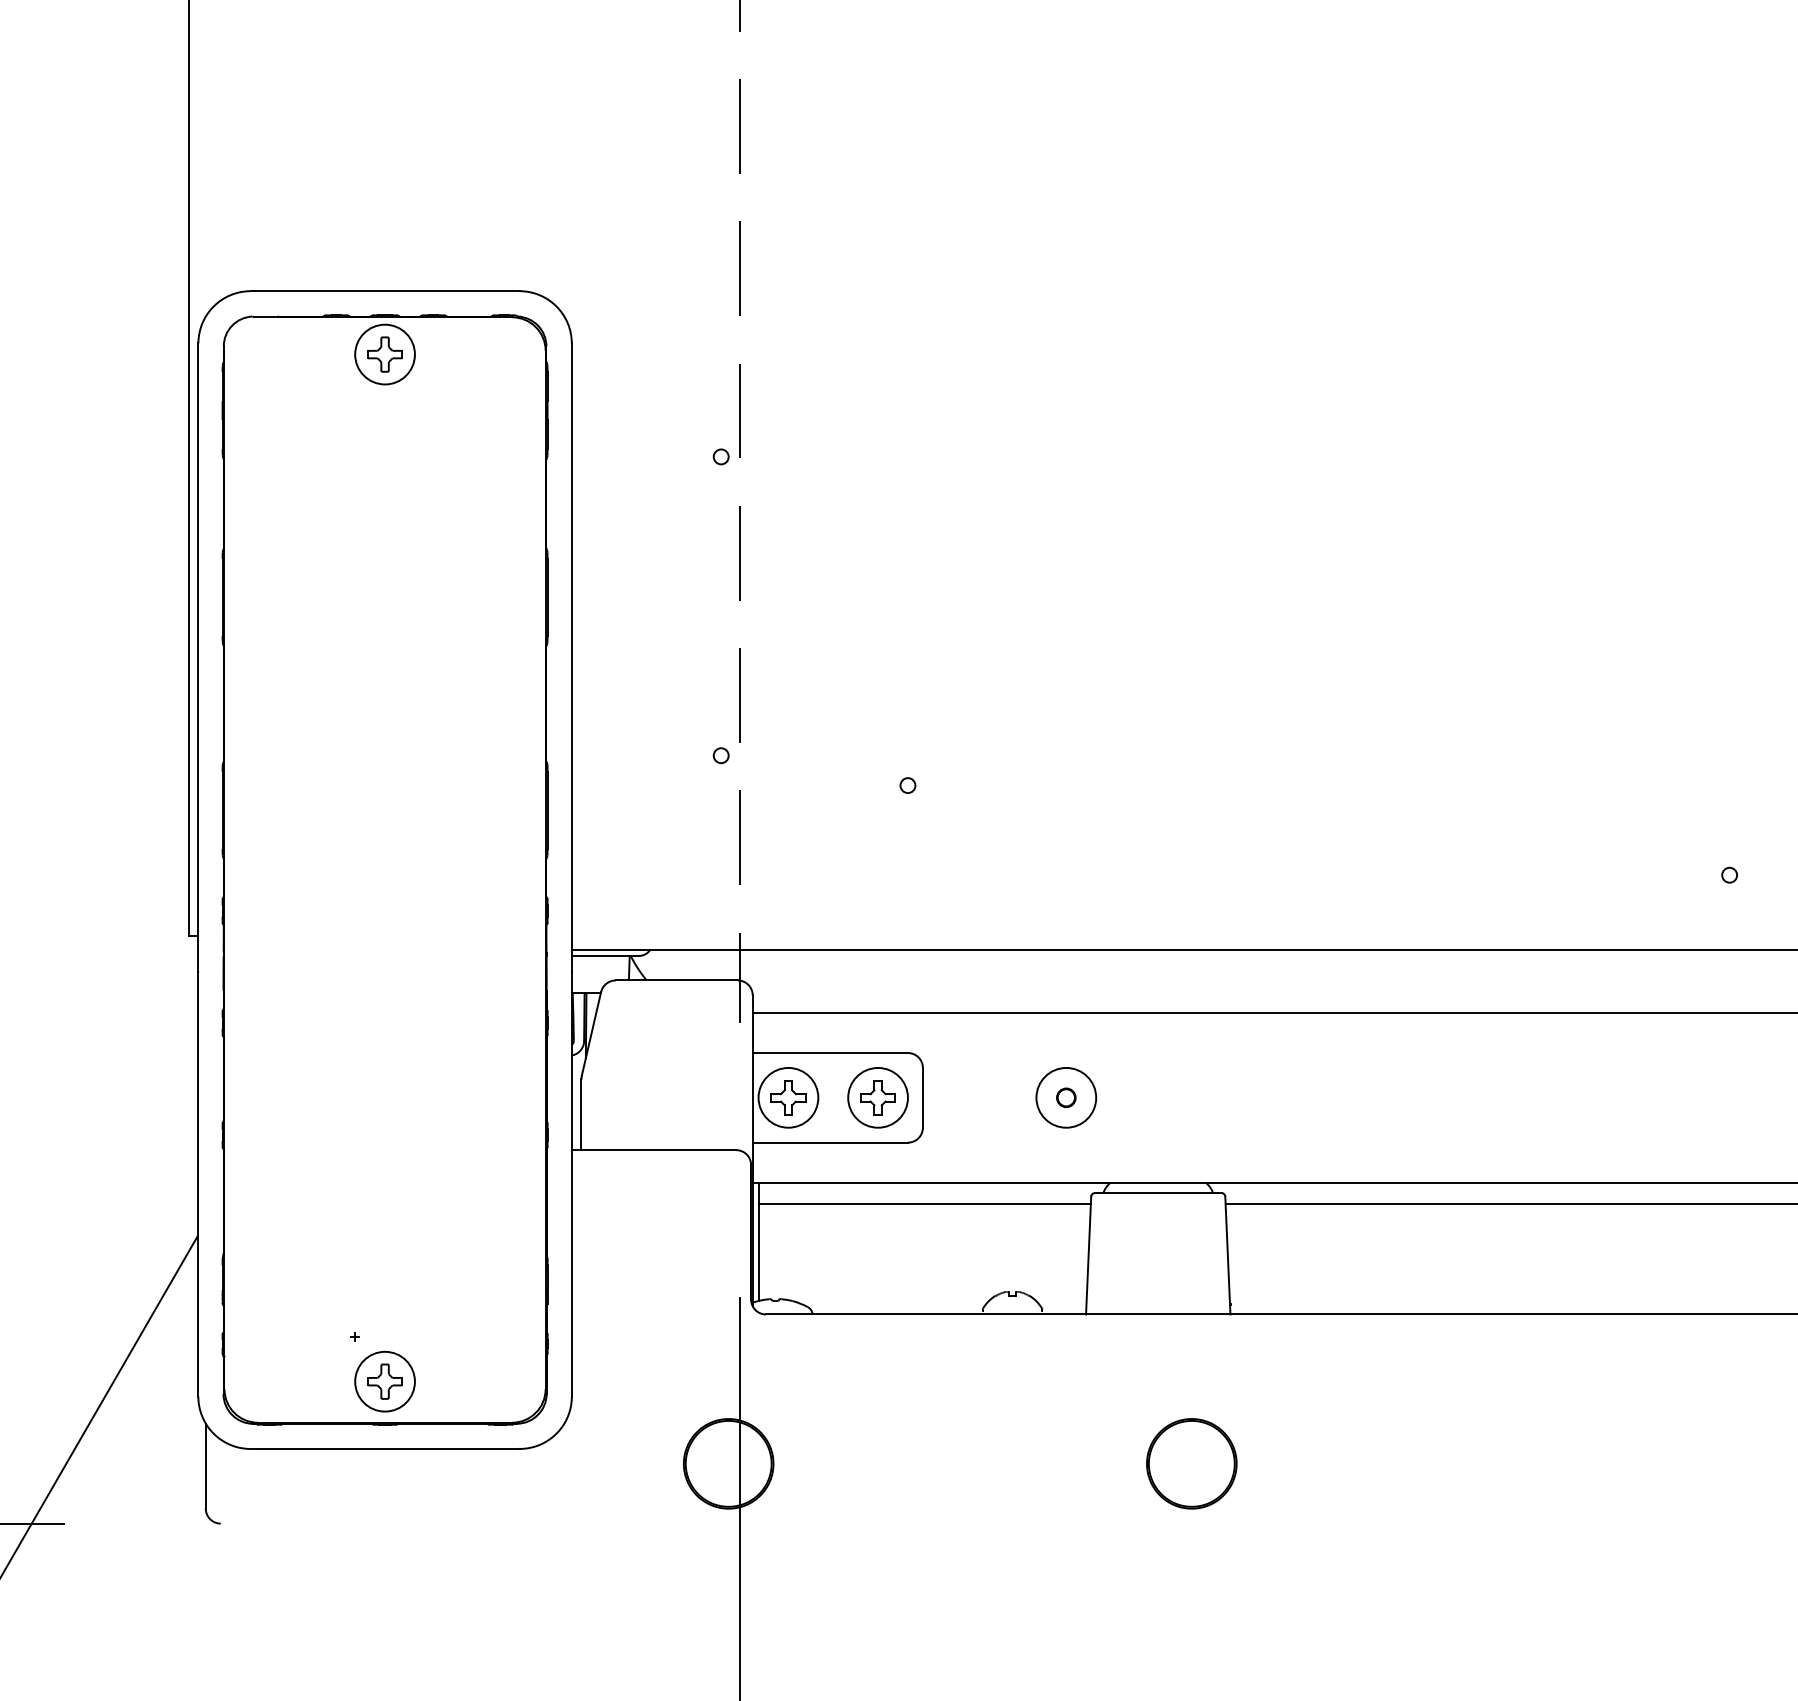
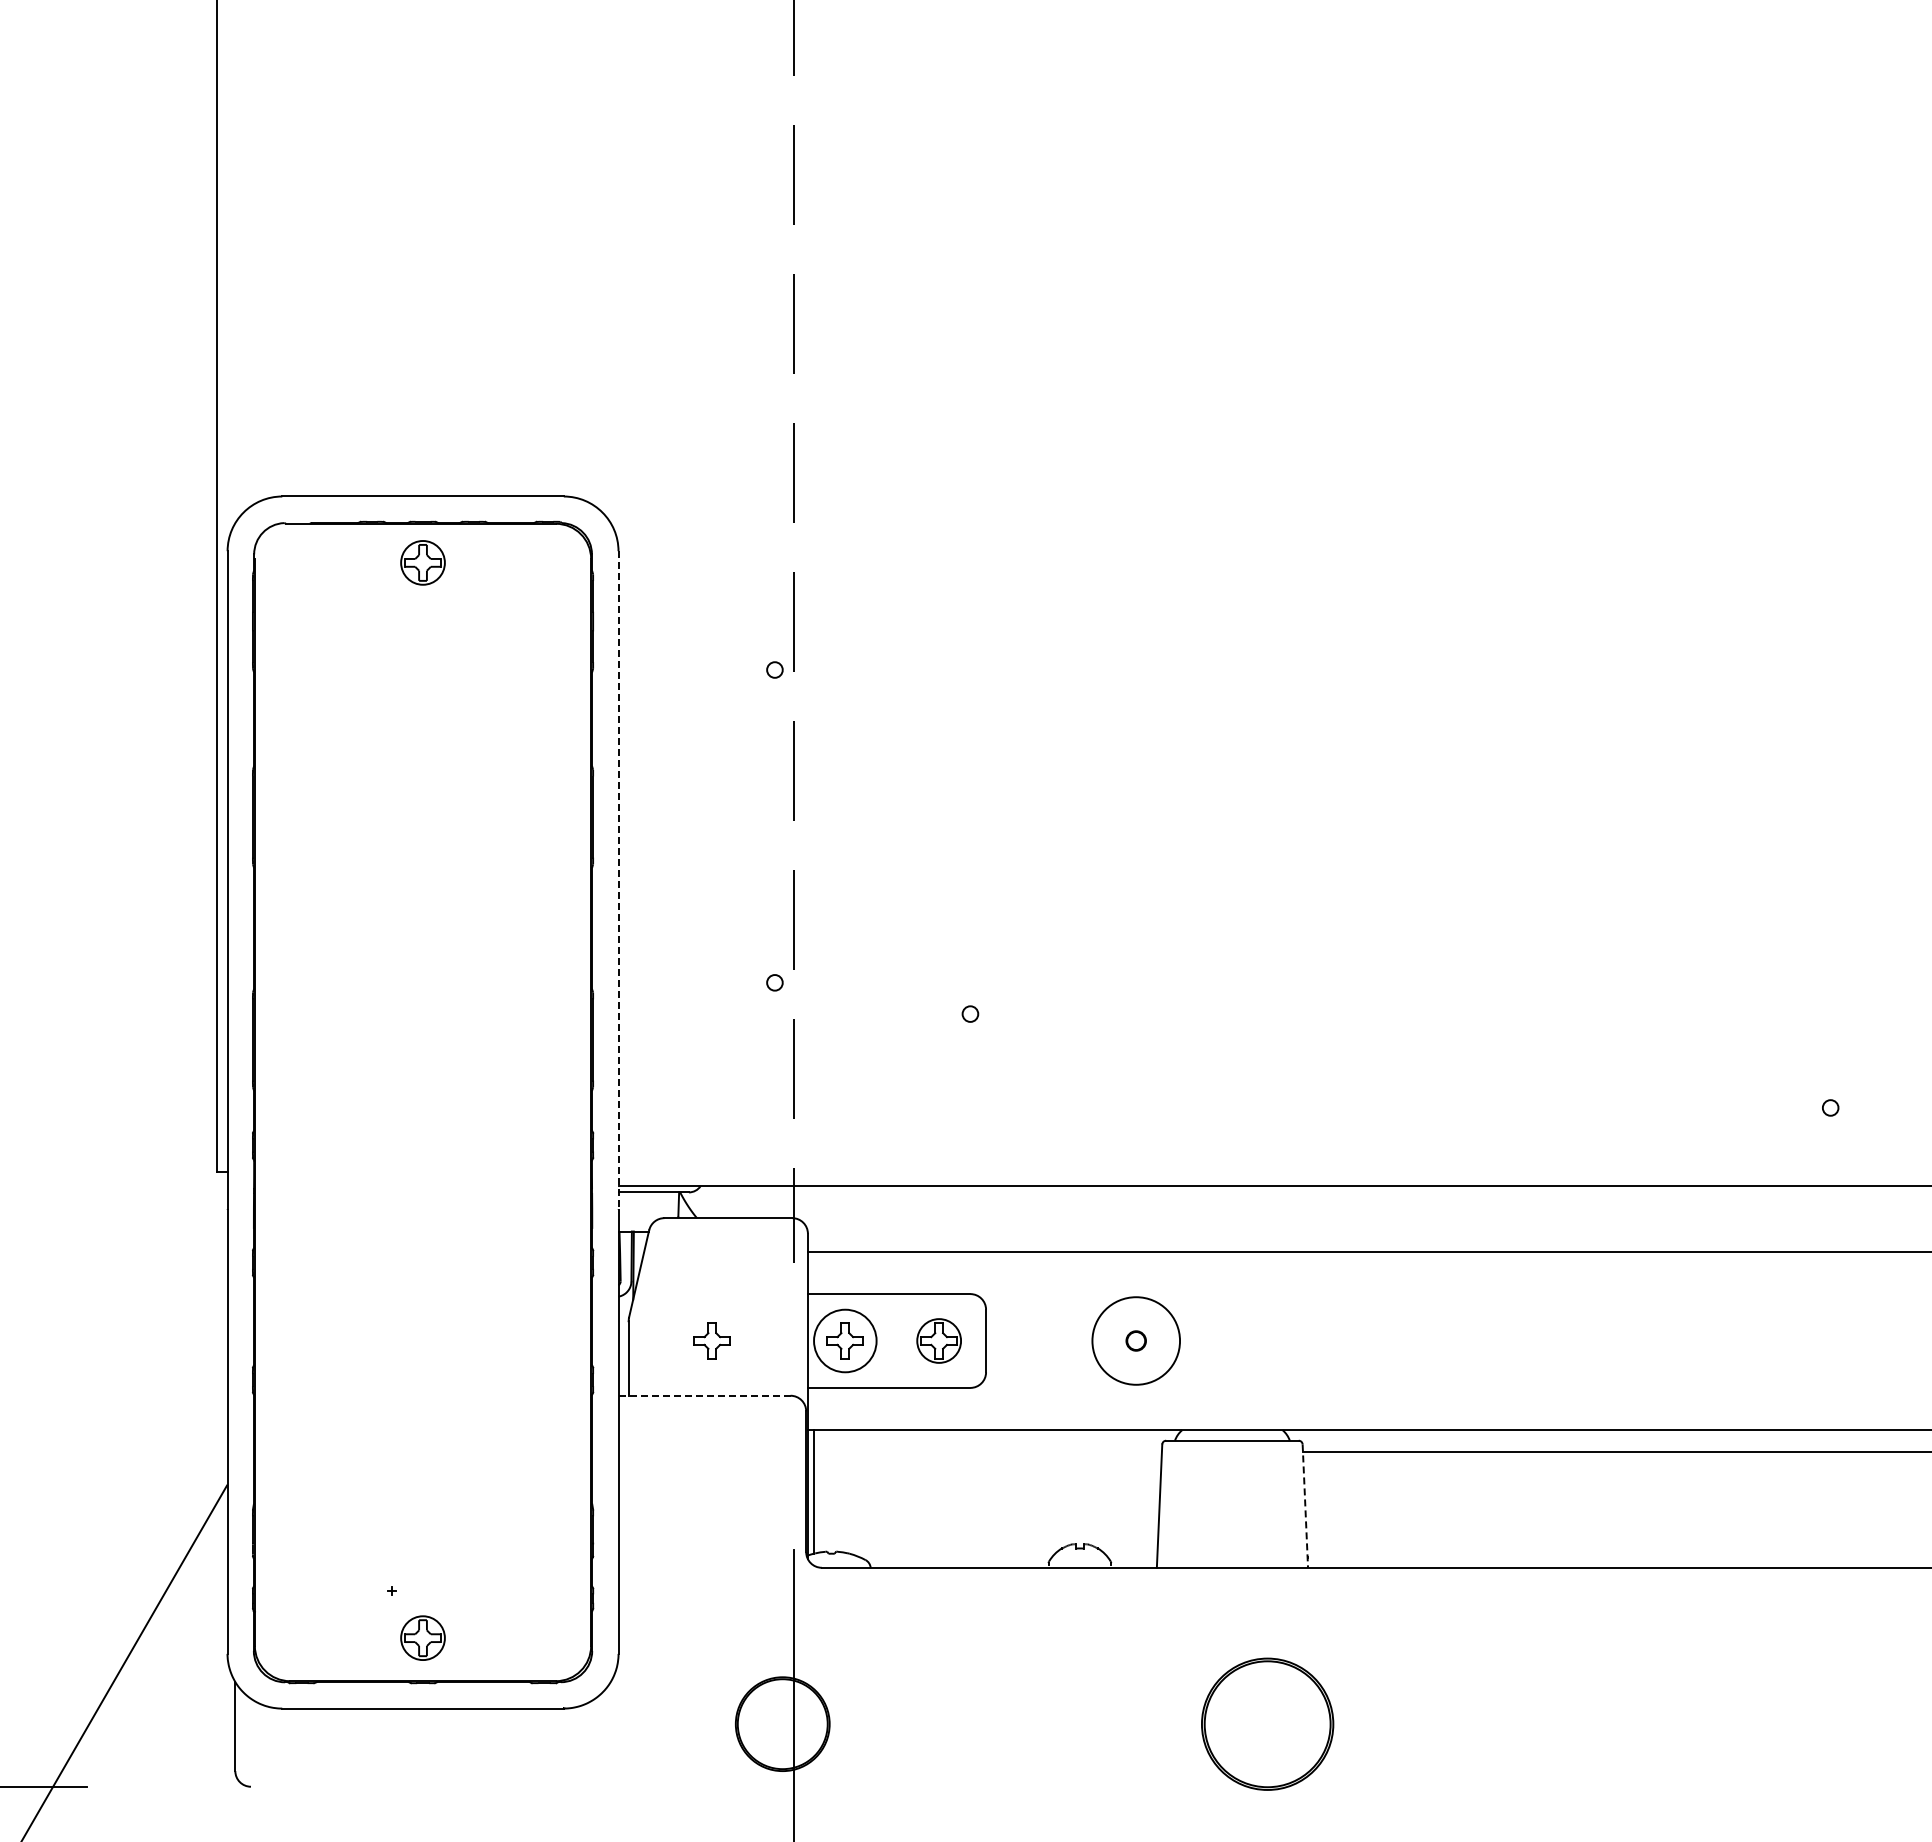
circle: (384, 354) -> (422, 562), size x0.7
line: (571, 657) -> (618, 880), solid -> dashed
part: (660, 1097) -> (711, 1340), added
circle: (877, 1097) -> (938, 1340), size x0.7
circle: (1065, 1097) -> (1135, 1340), size x1.4
line: (653, 1149) -> (704, 1395), solid -> dashed
line: (924, 1203) -> (987, 1451), removed
line: (1228, 1255) -> (1305, 1506), solid -> dashed
circle: (384, 1381) -> (422, 1637), size x0.7
part: (1191, 1463) -> (1267, 1723), size x1.4

